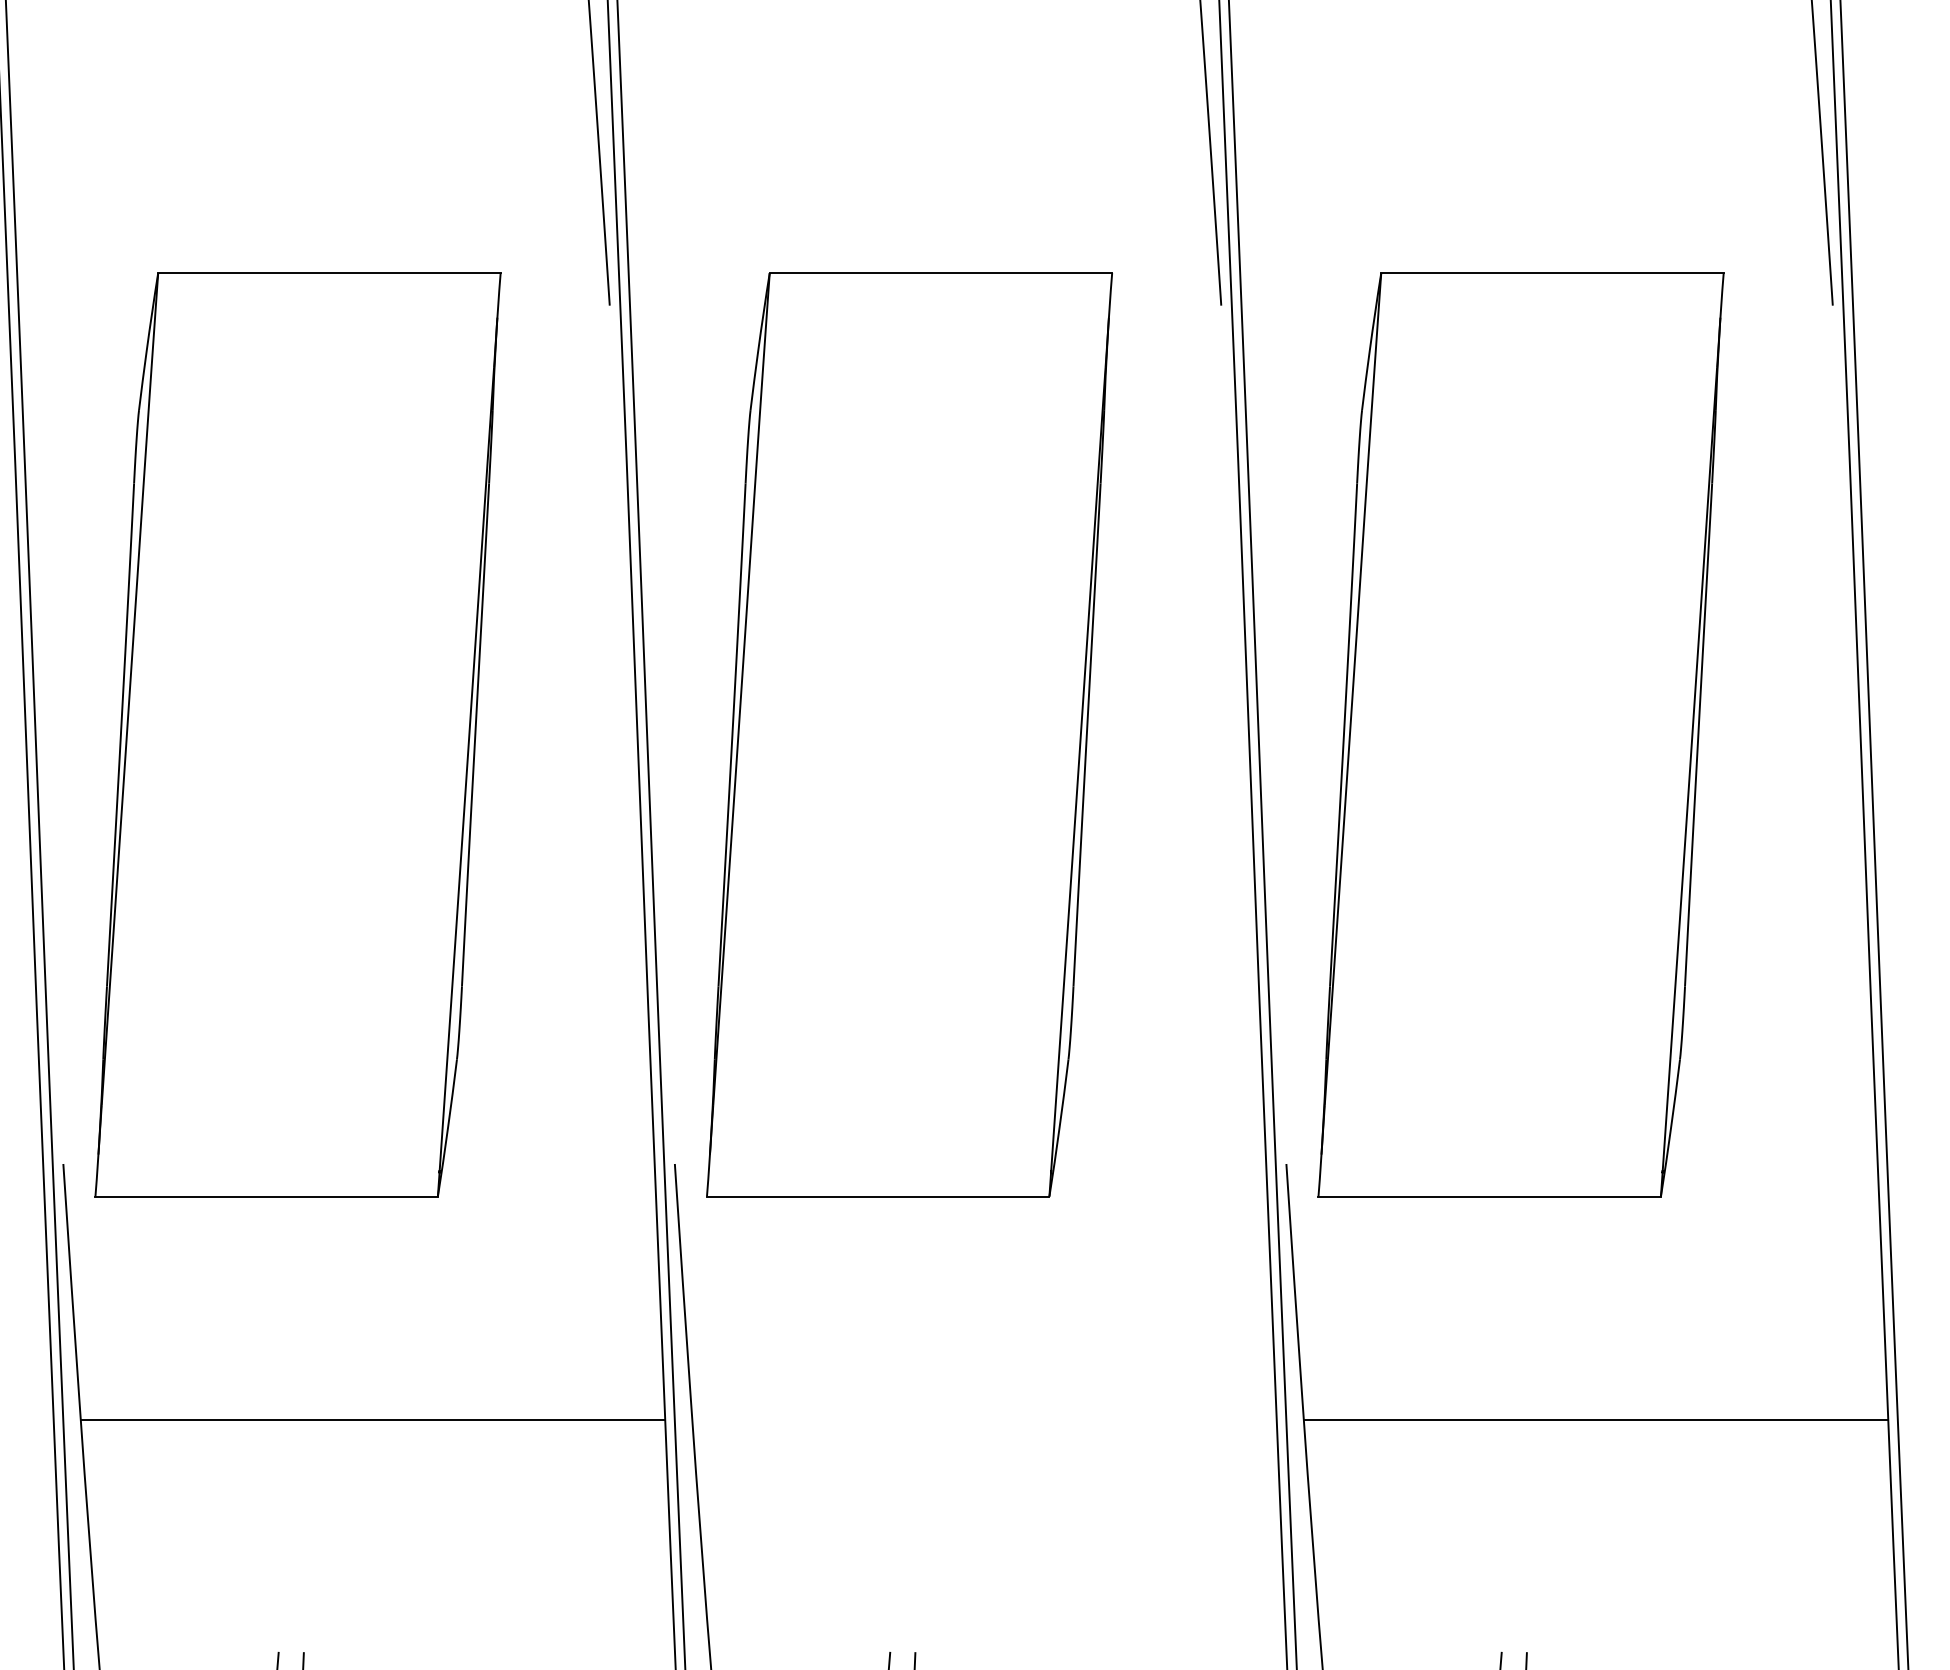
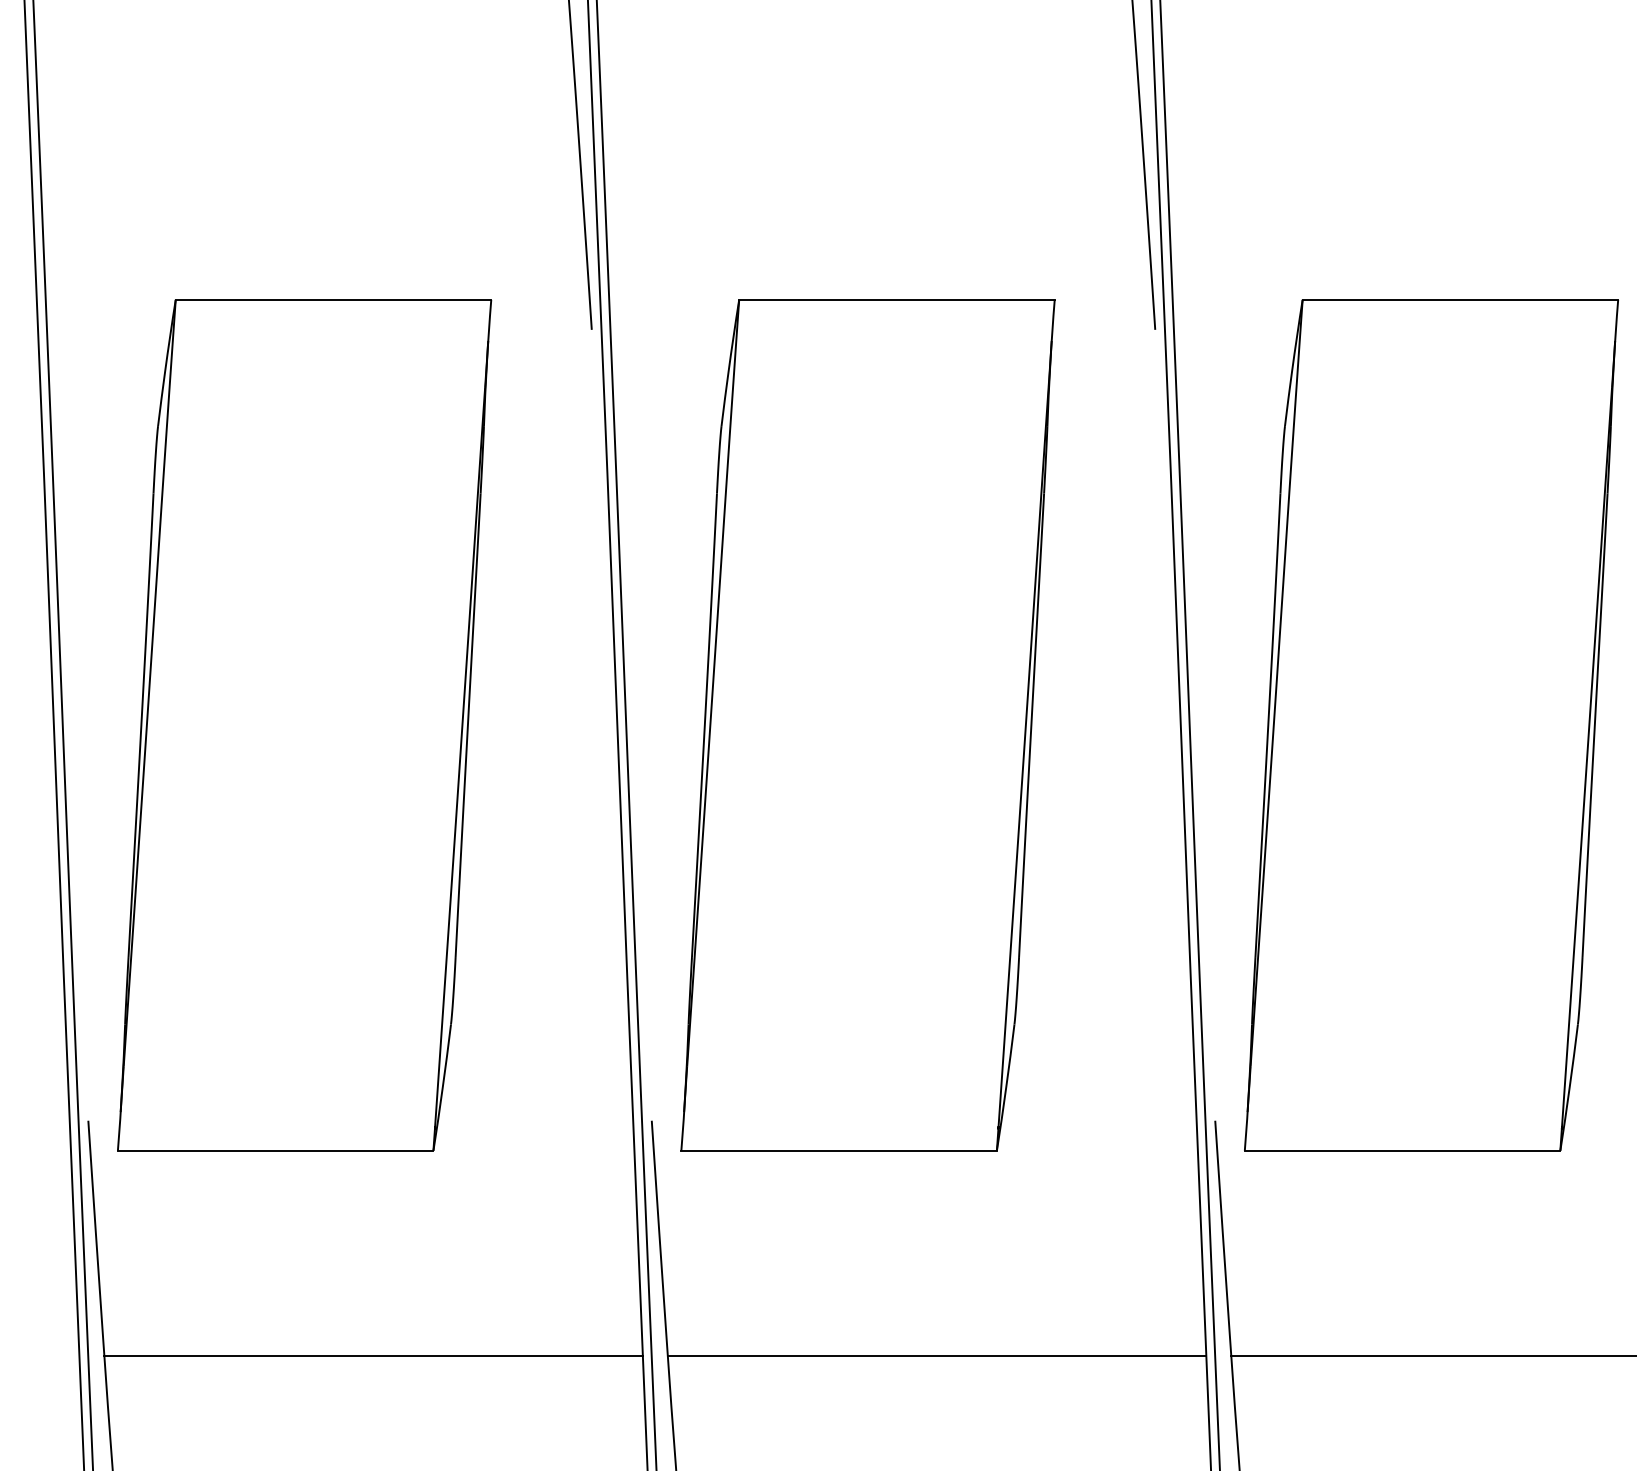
line: (984, 1419) -> (937, 1356), added

